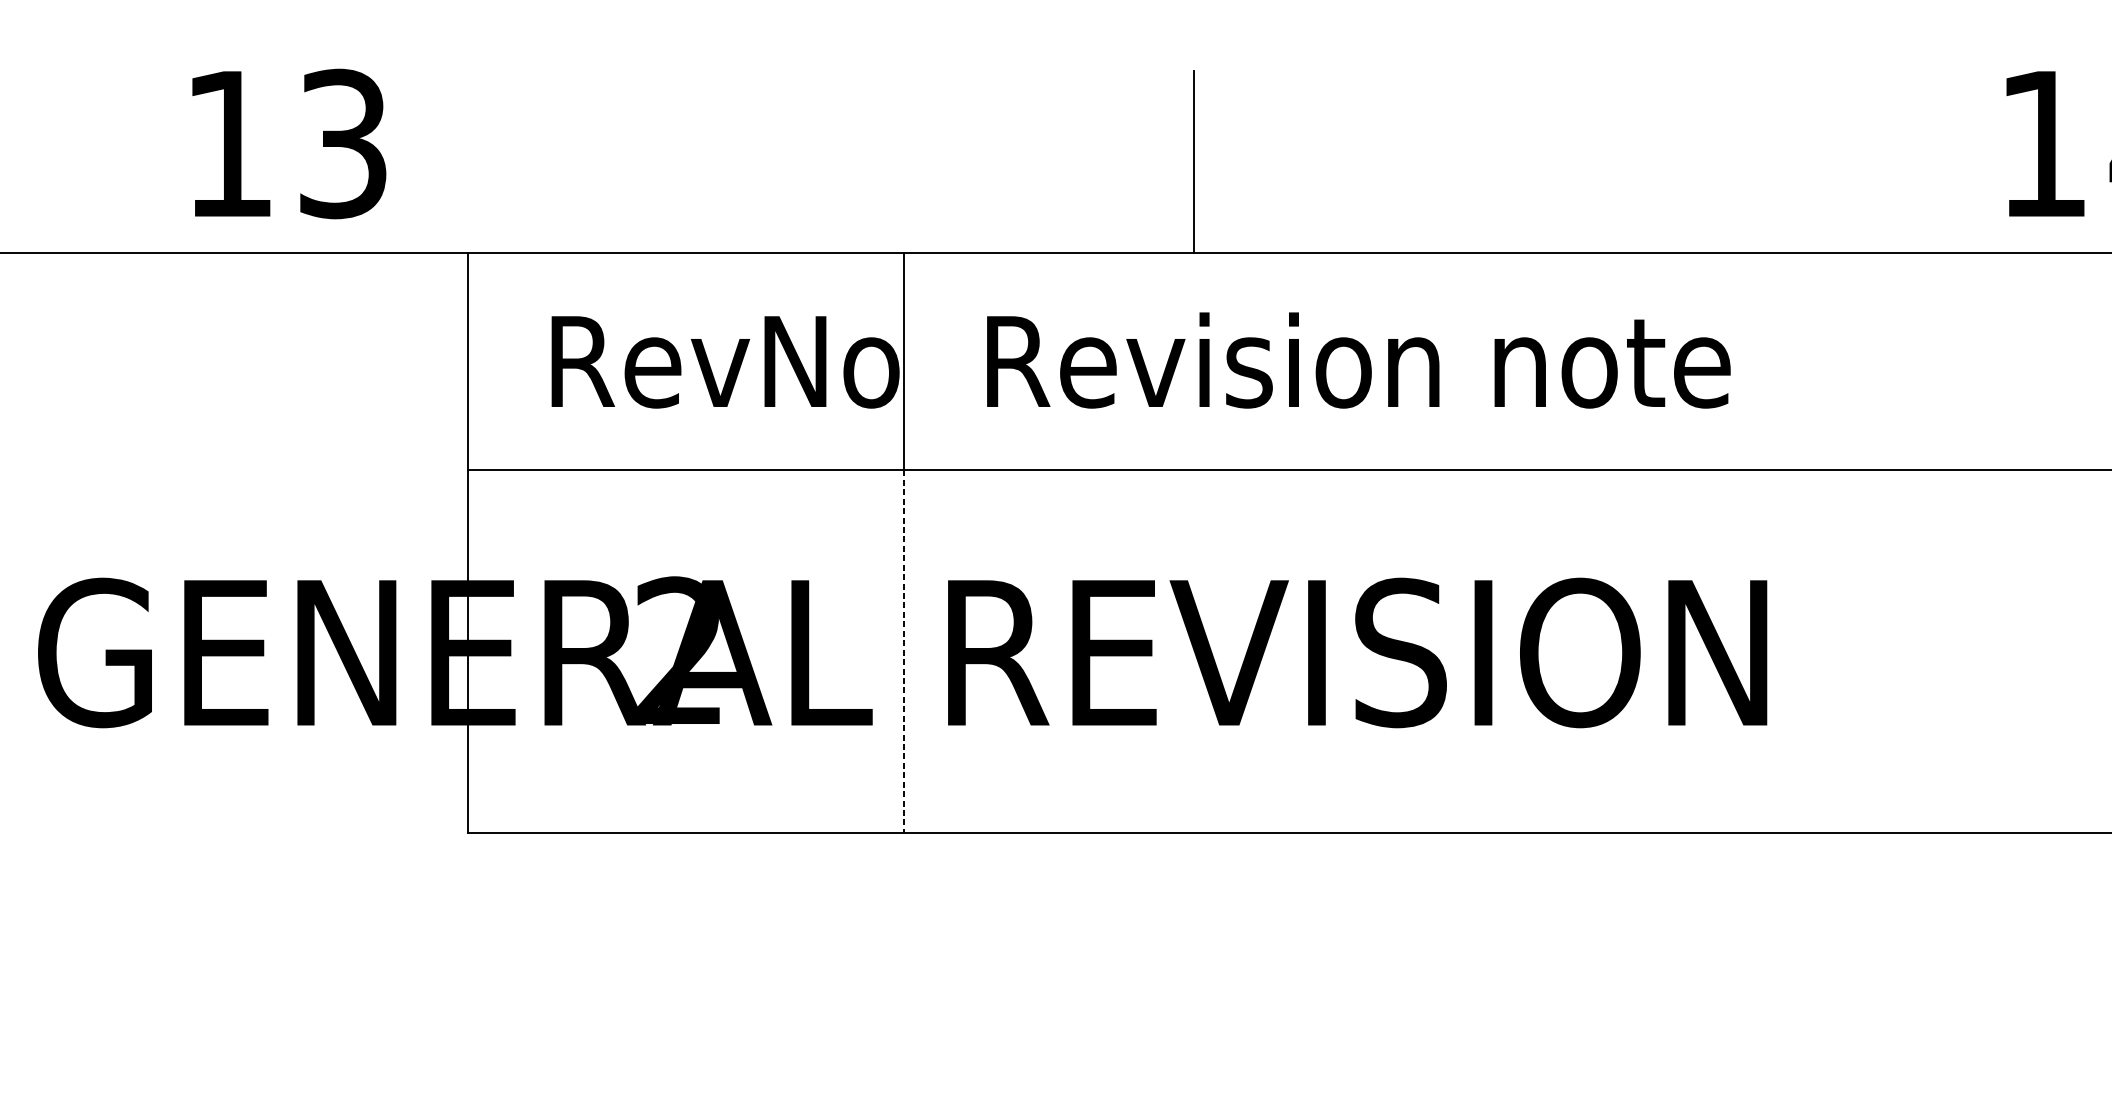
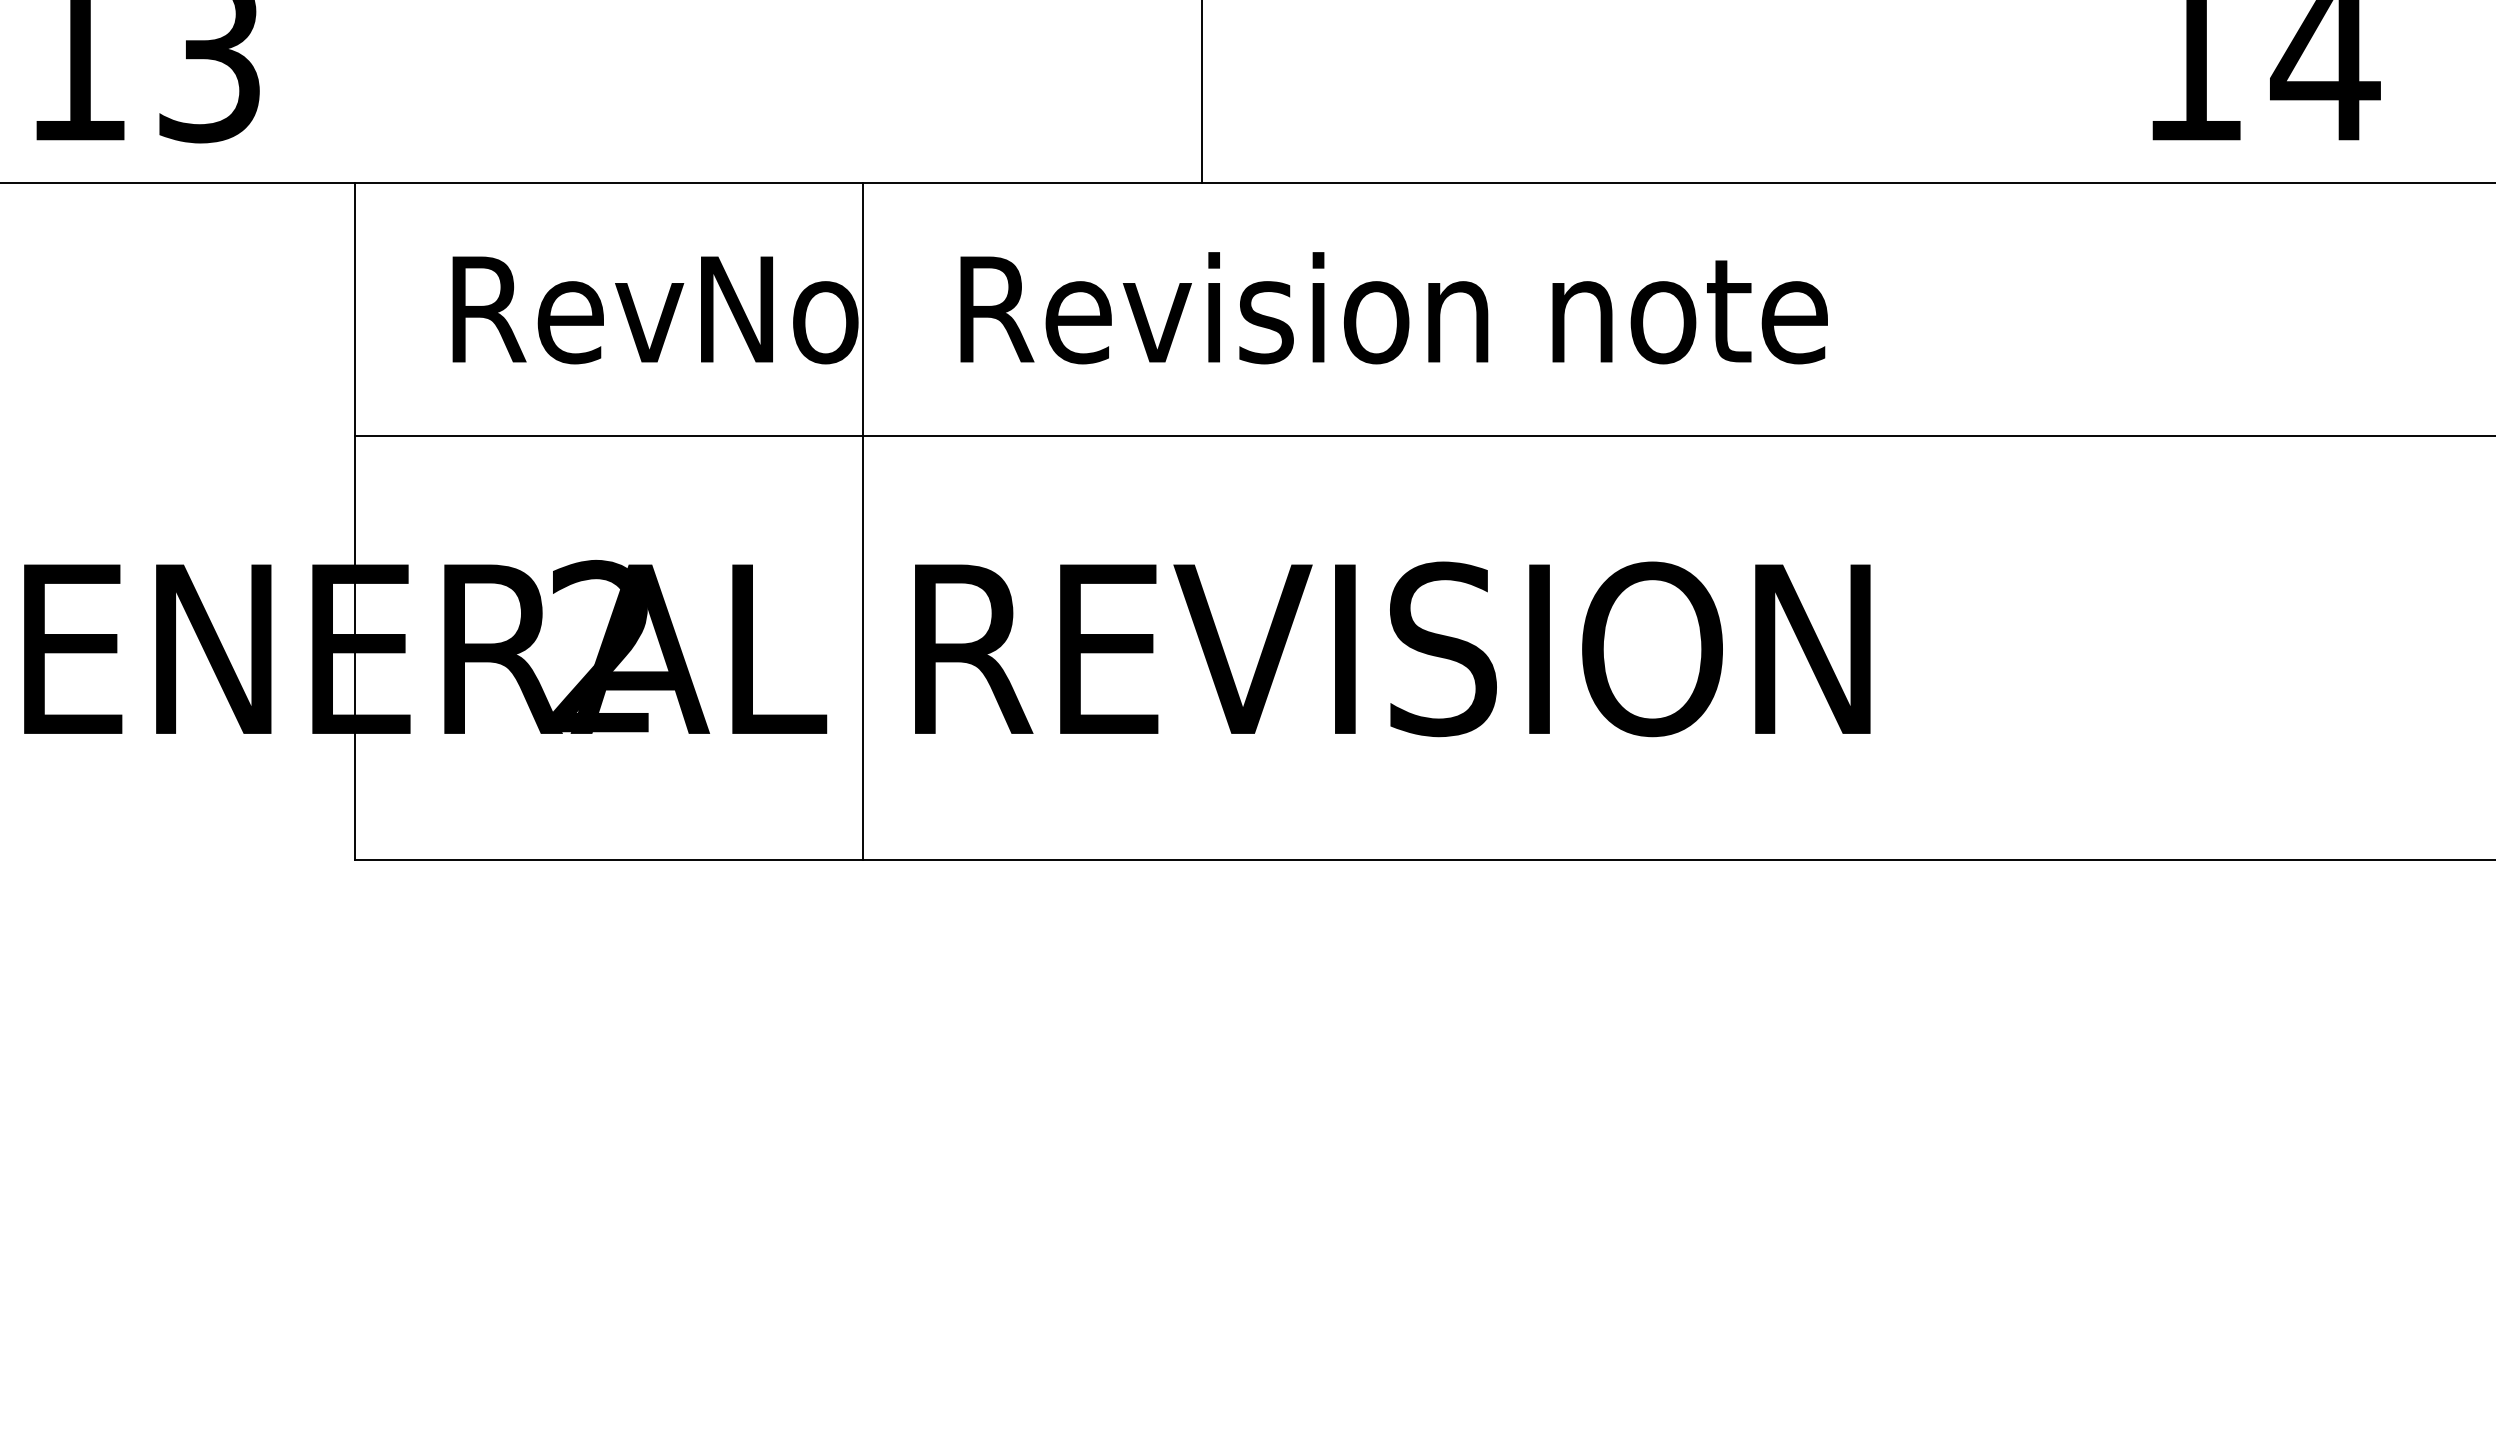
line: (903, 652) -> (863, 648), dashed -> solid

